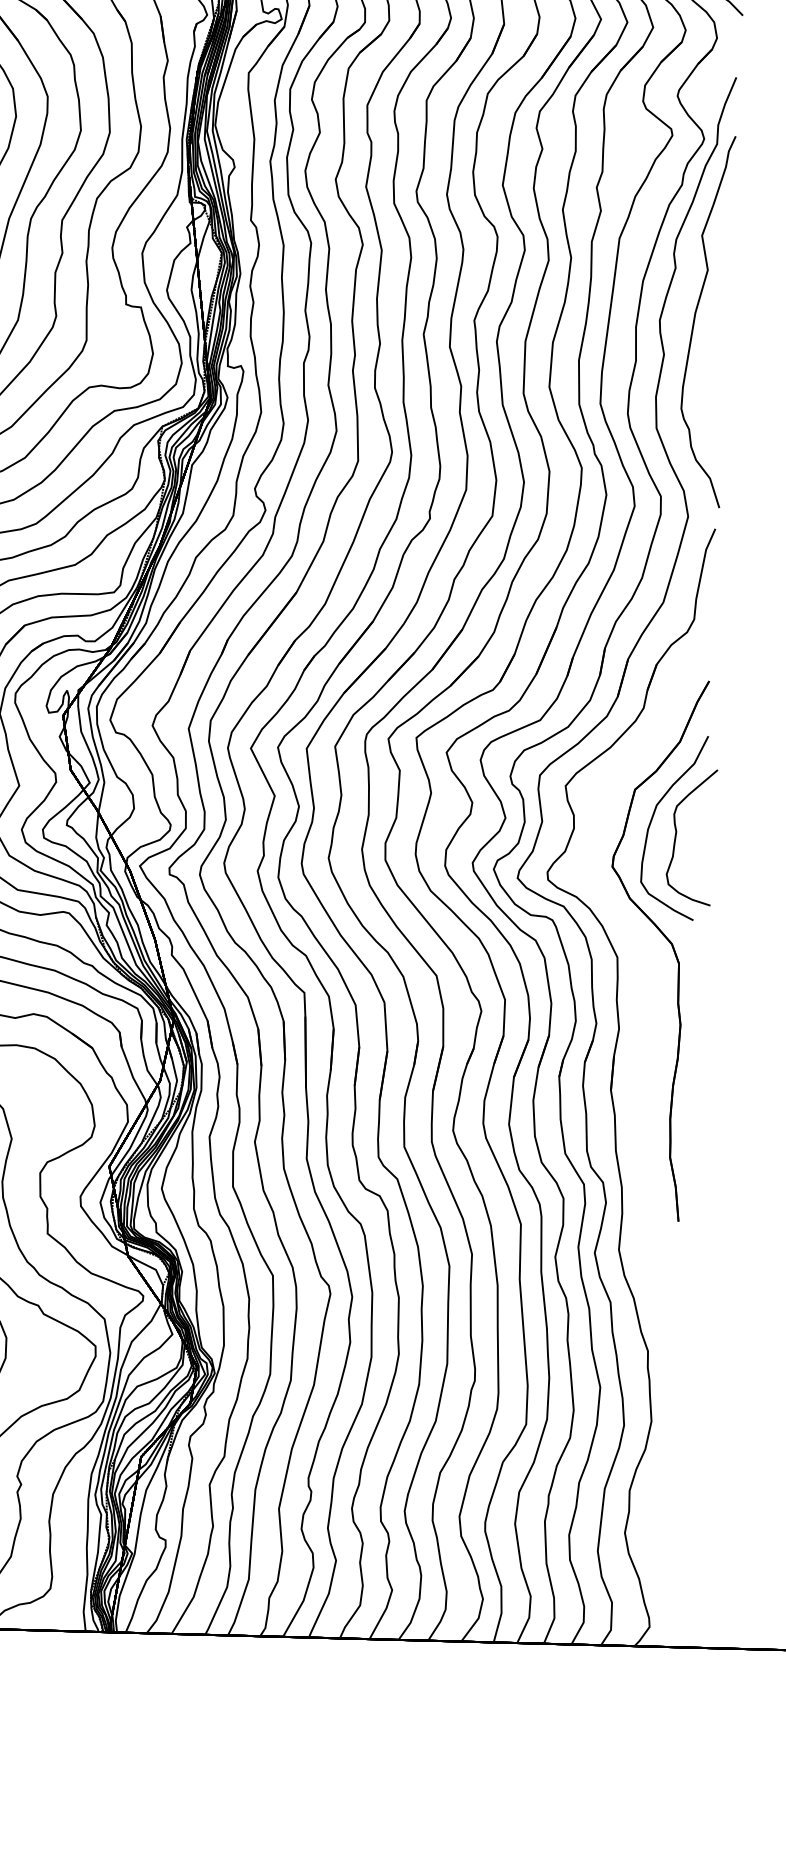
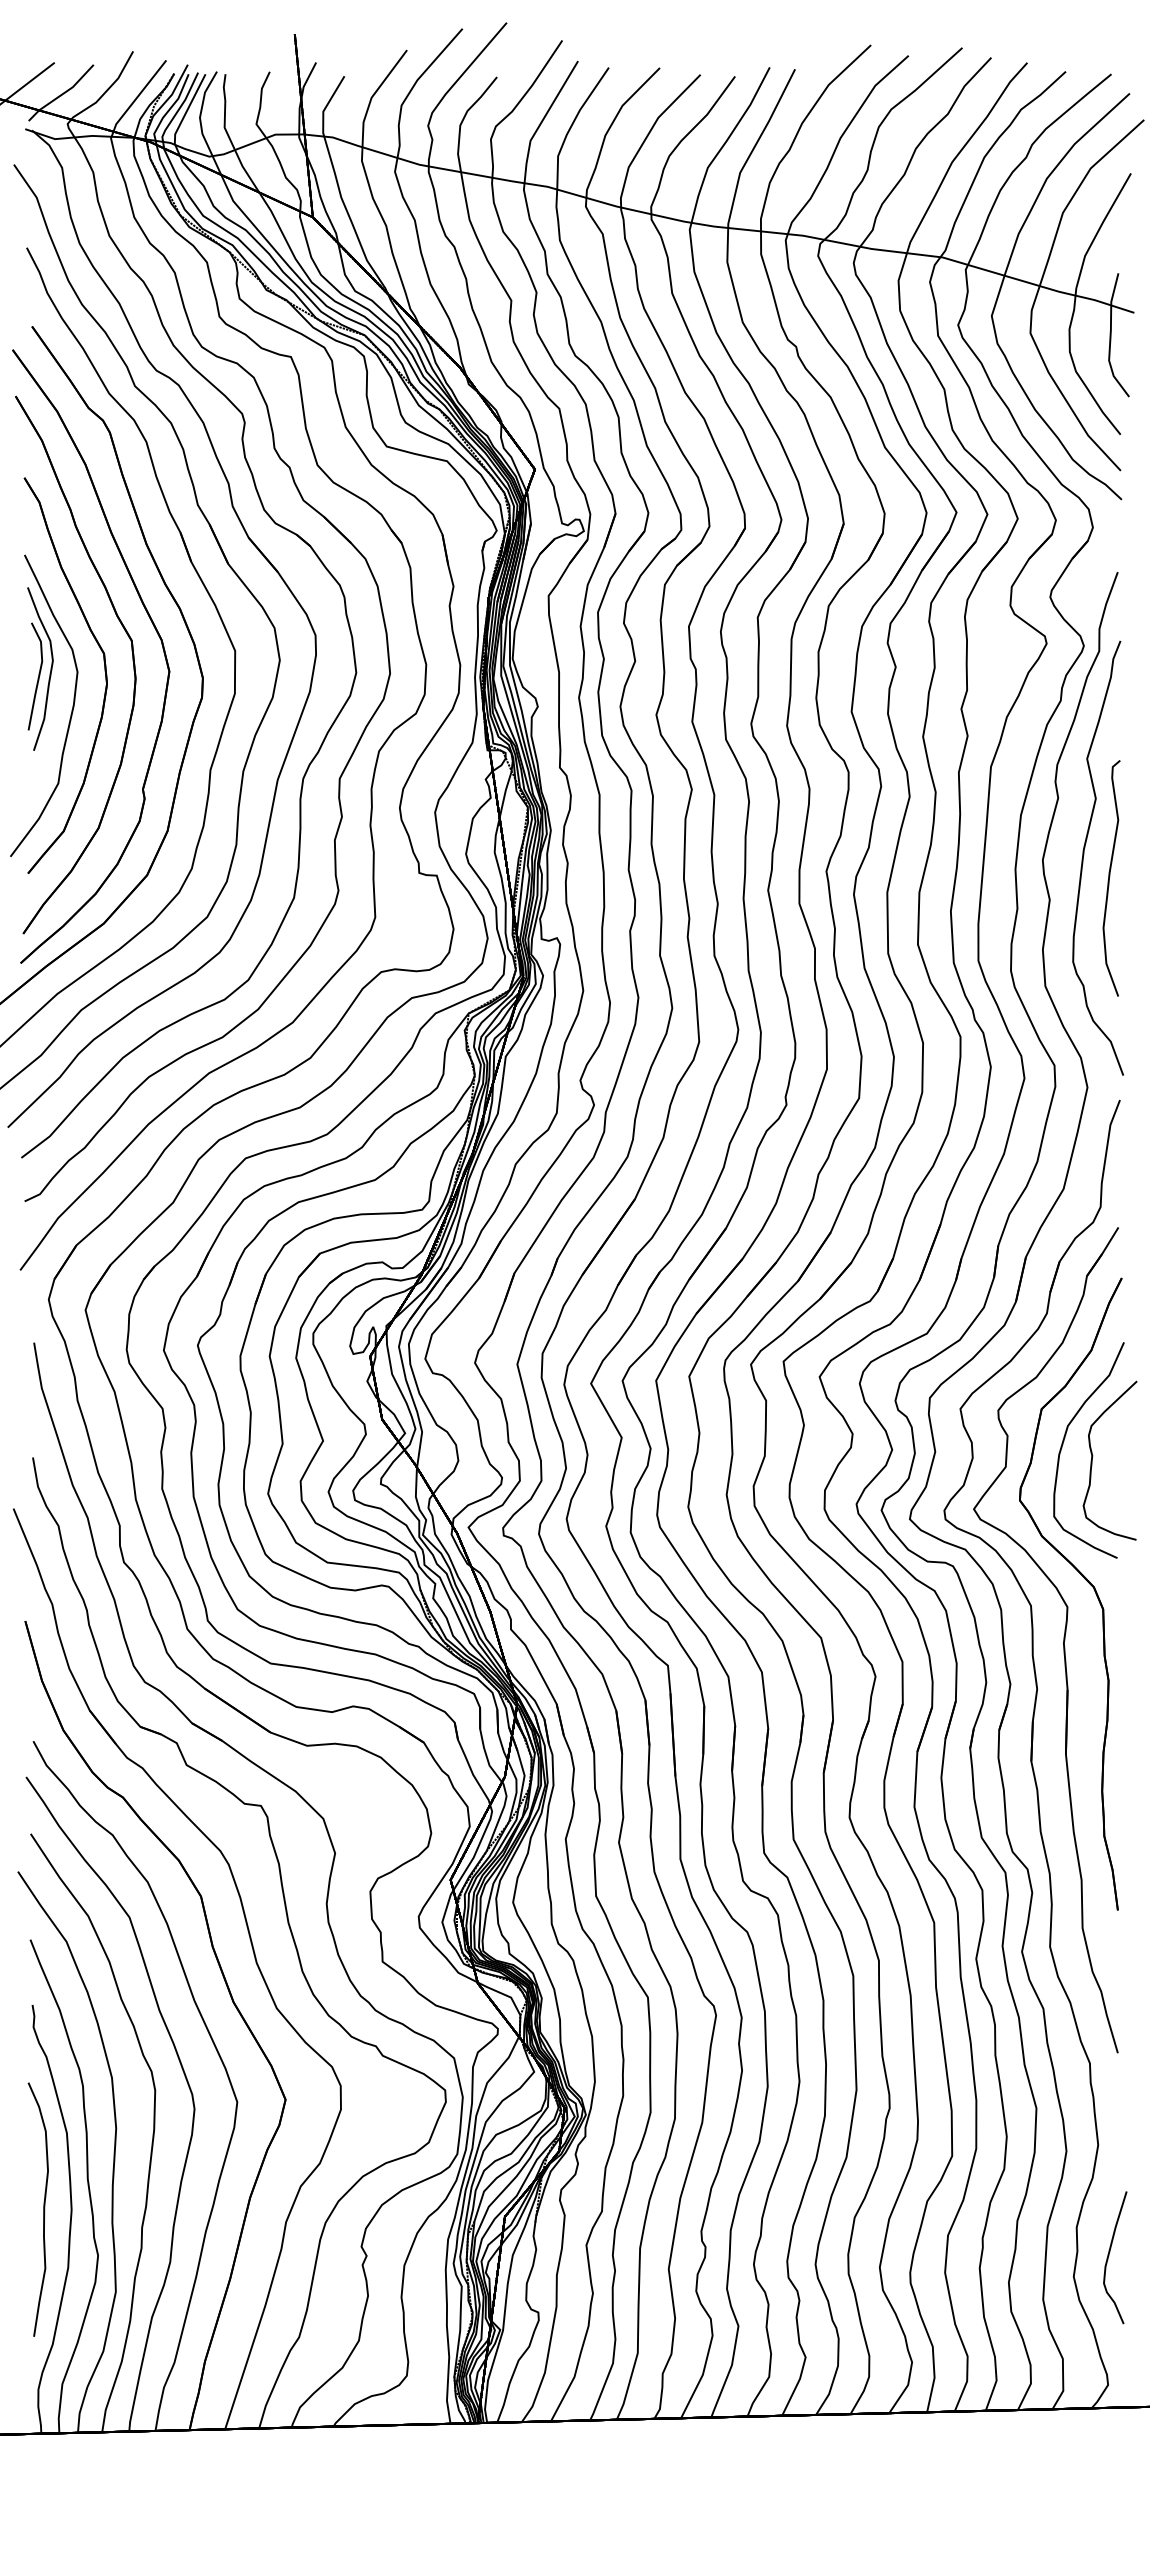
curve: (716, 338) -> (1109, 878), added
part: (643, 988) -> (1063, 1640), added
curve: (656, 1517) -> (1109, 2256), added

